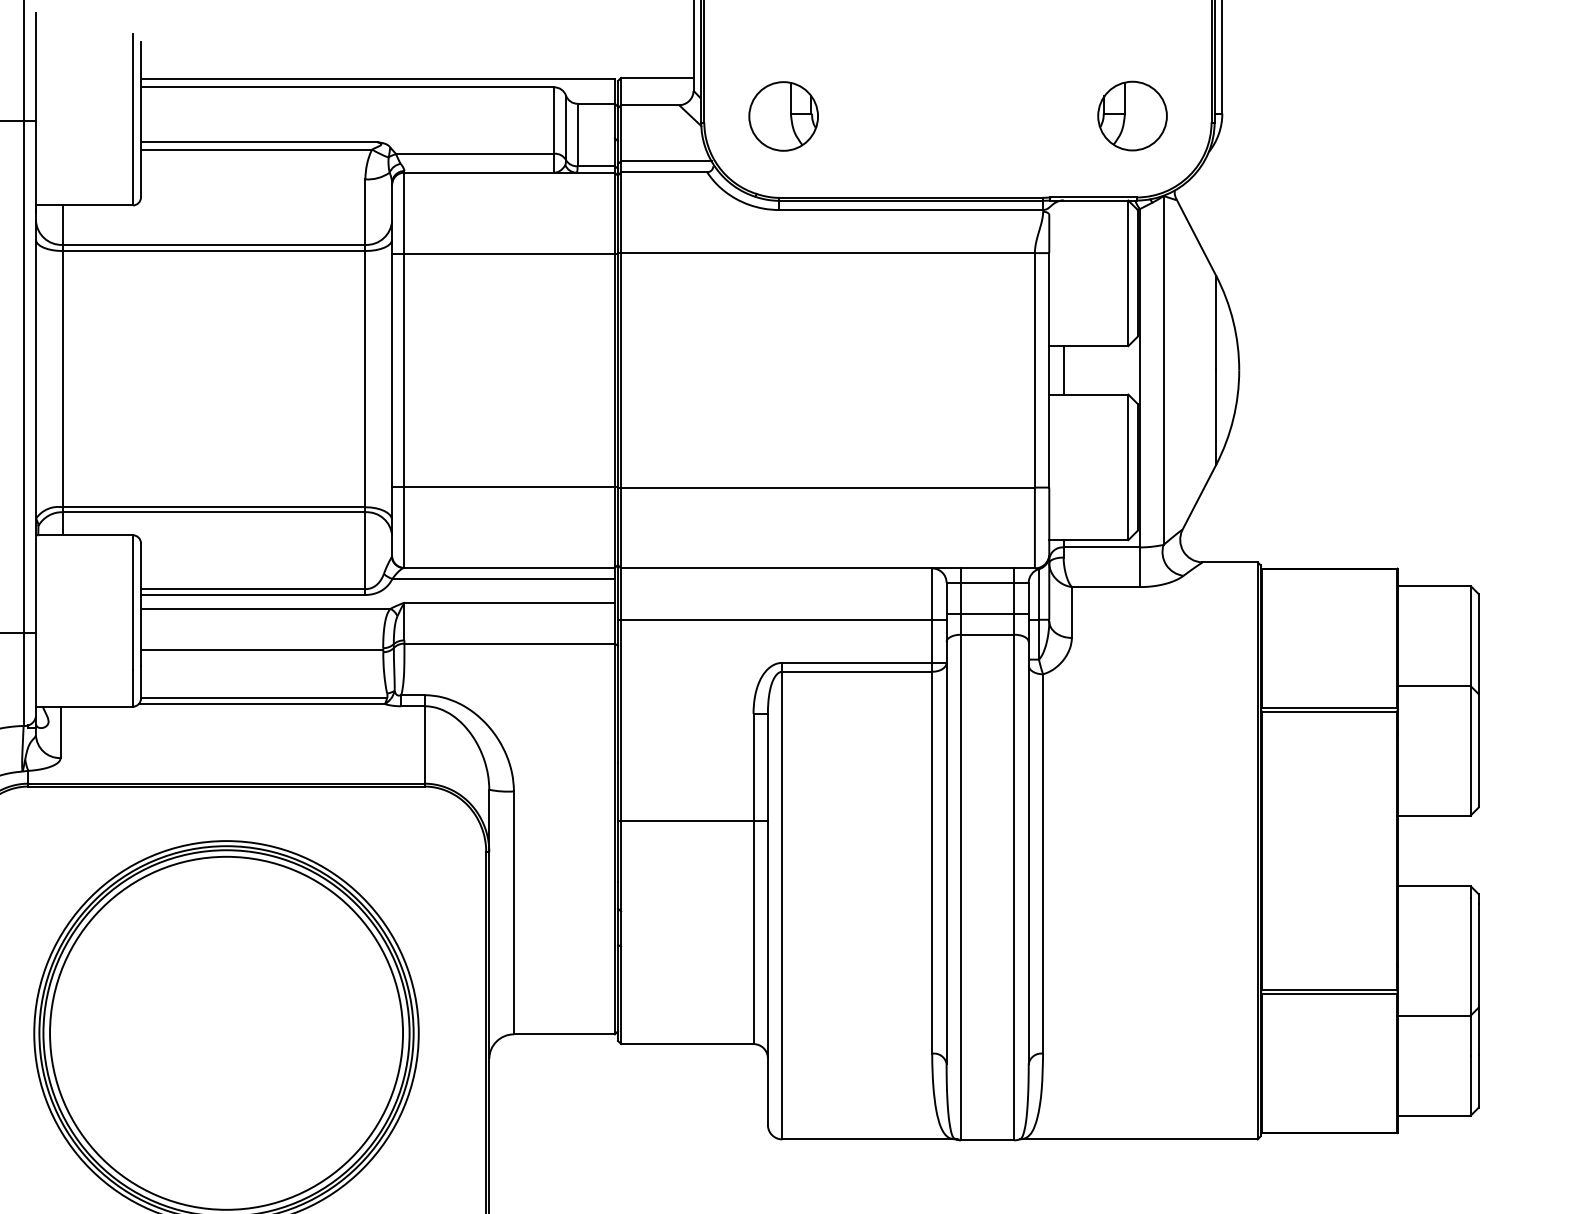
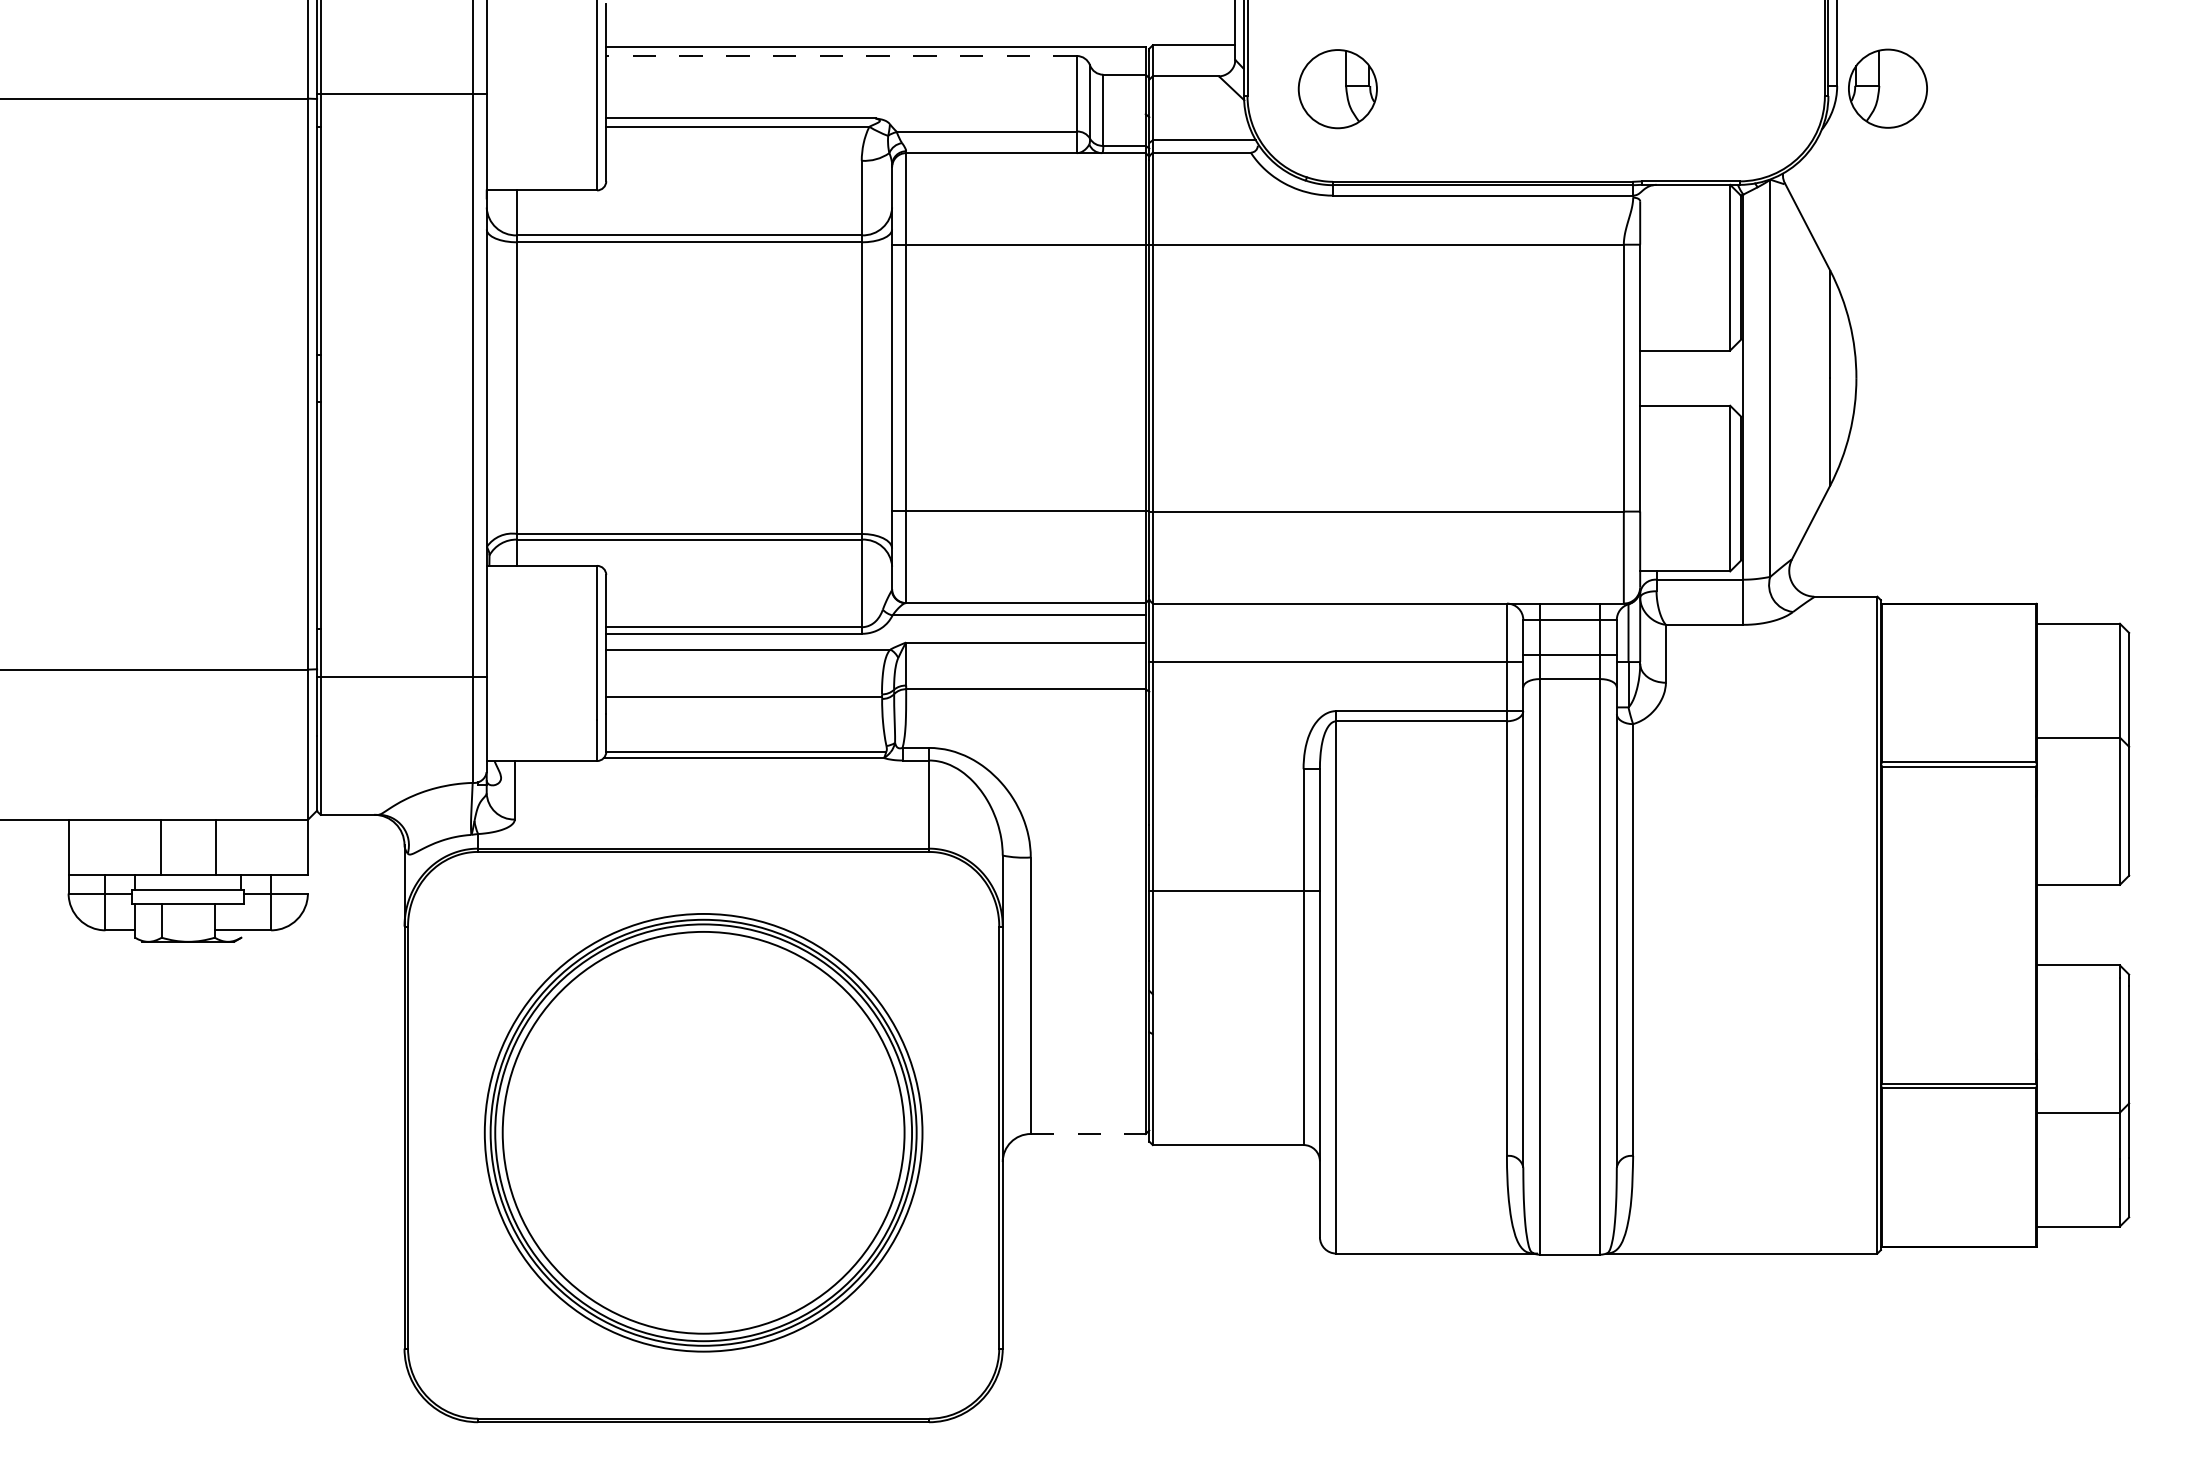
line: (347, 87) -> (841, 56), solid -> dashed
part: (1132, 115) -> (1887, 88), moved
line: (1063, 369) -> (1656, 377), removed
line: (564, 1034) -> (1088, 1134), solid -> dashed

